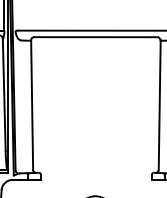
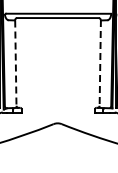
line: (160, 104) -> (100, 62), solid -> dashed
line: (31, 105) -> (15, 63), solid -> dashed

